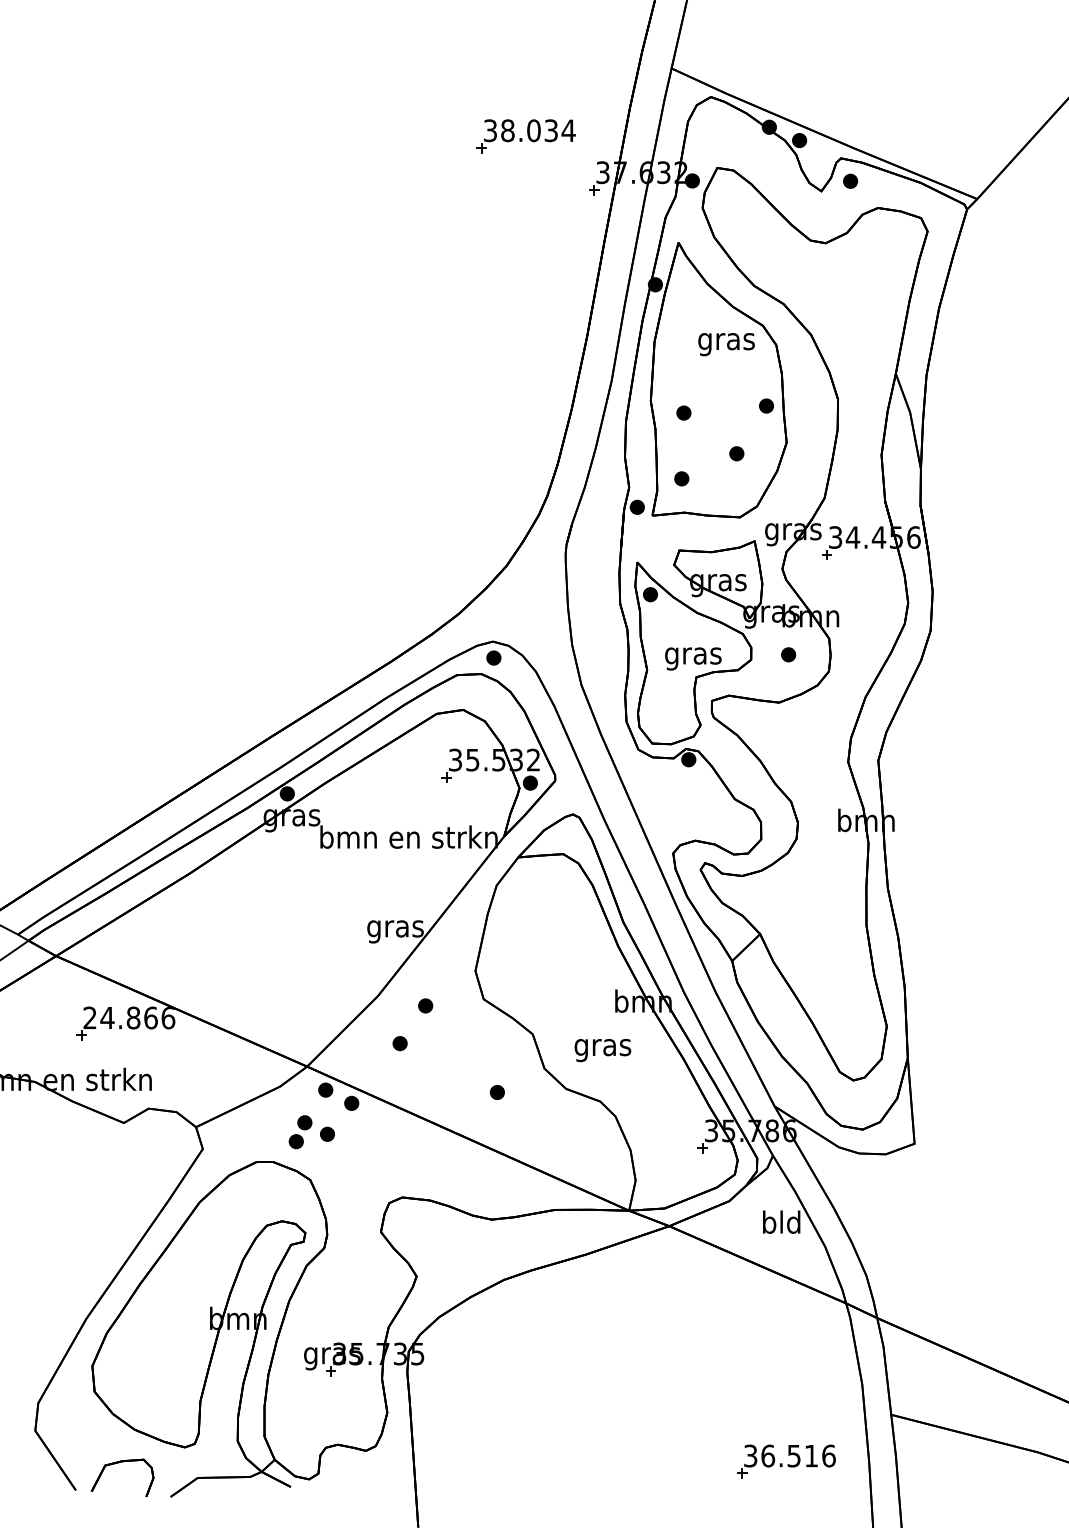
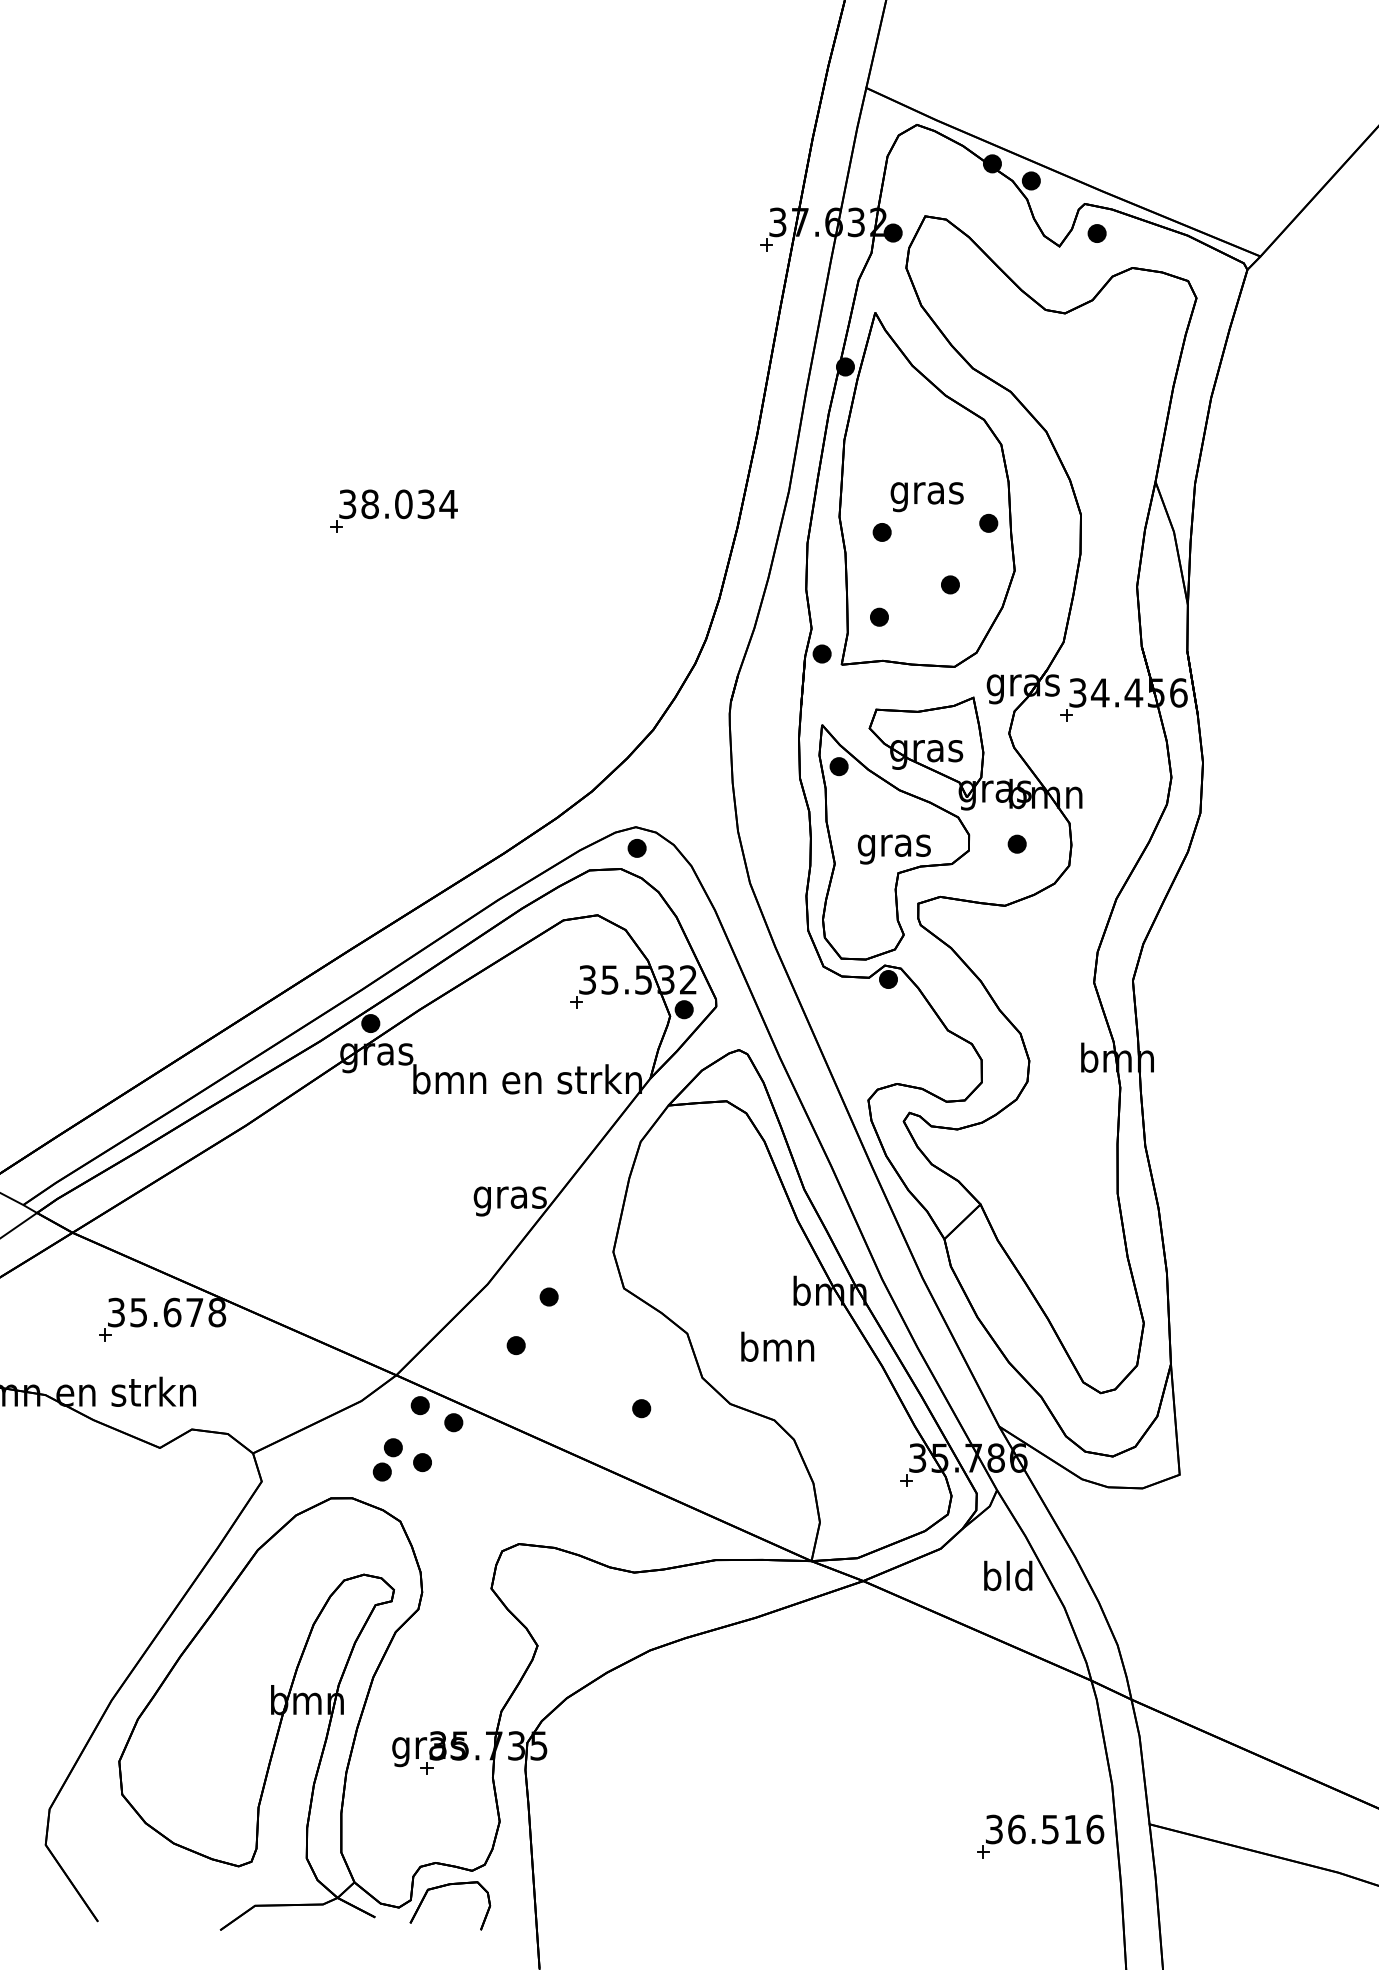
part: (525, 135) -> (393, 510), moved
text: (726, 344) -> (926, 497), moved
text: (128, 1017) -> (166, 1312), 24.866 -> 35.678
text: (602, 1047) -> (777, 1350), gras -> bmn
part: (786, 1461) -> (1040, 1836), moved
part: (119, 1463) -> (446, 1886), moved

